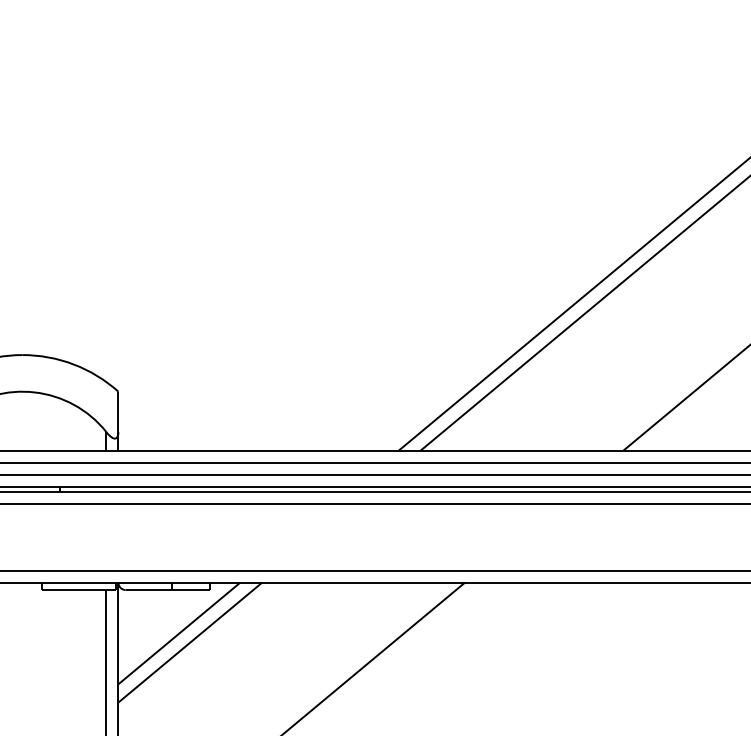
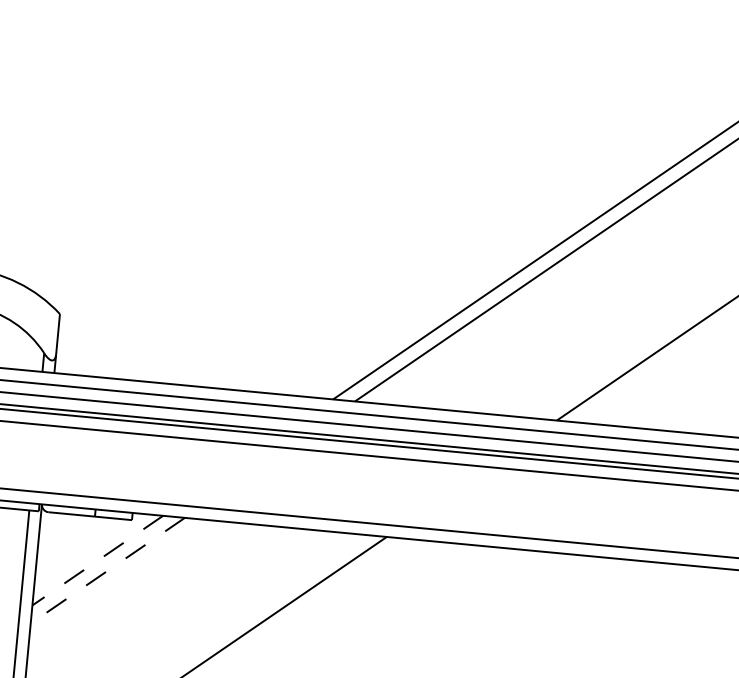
line: (178, 633) -> (97, 560), solid -> dashed
line: (190, 642) -> (108, 570), solid -> dashed

